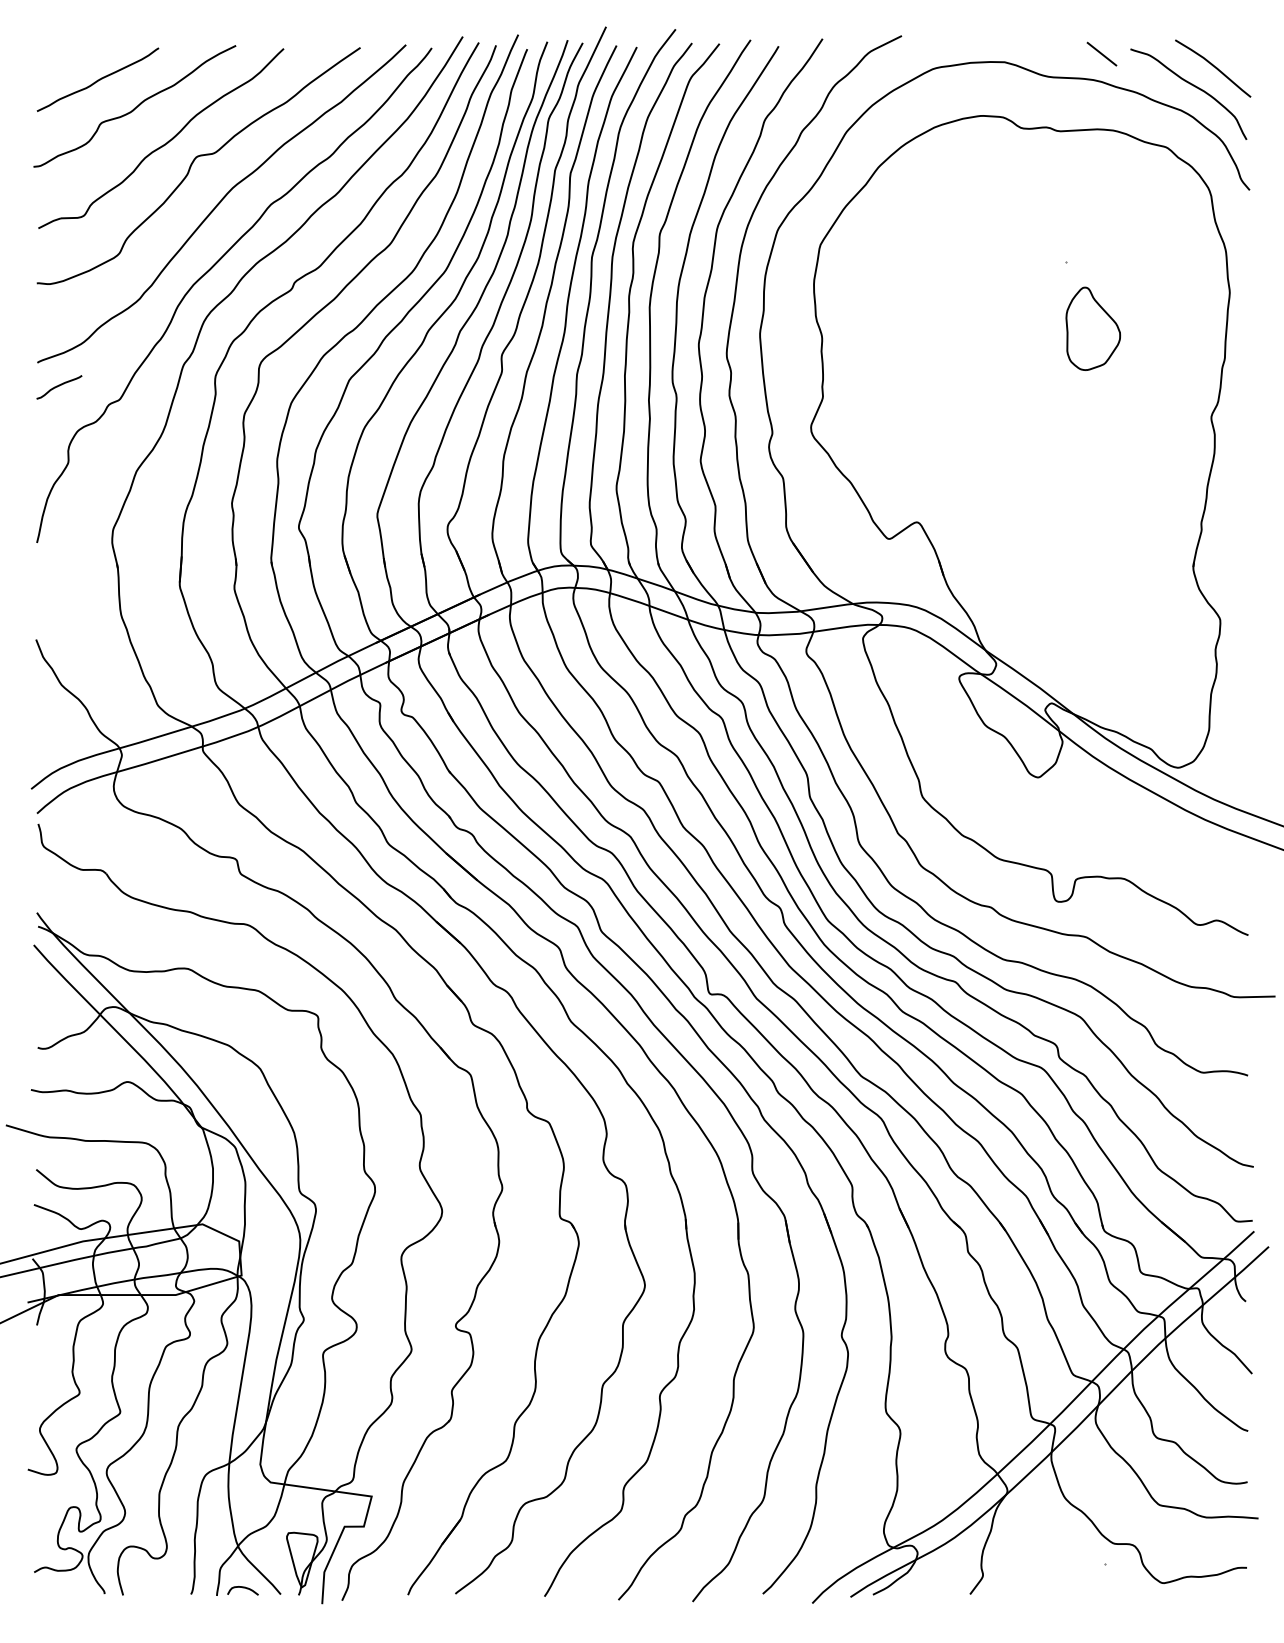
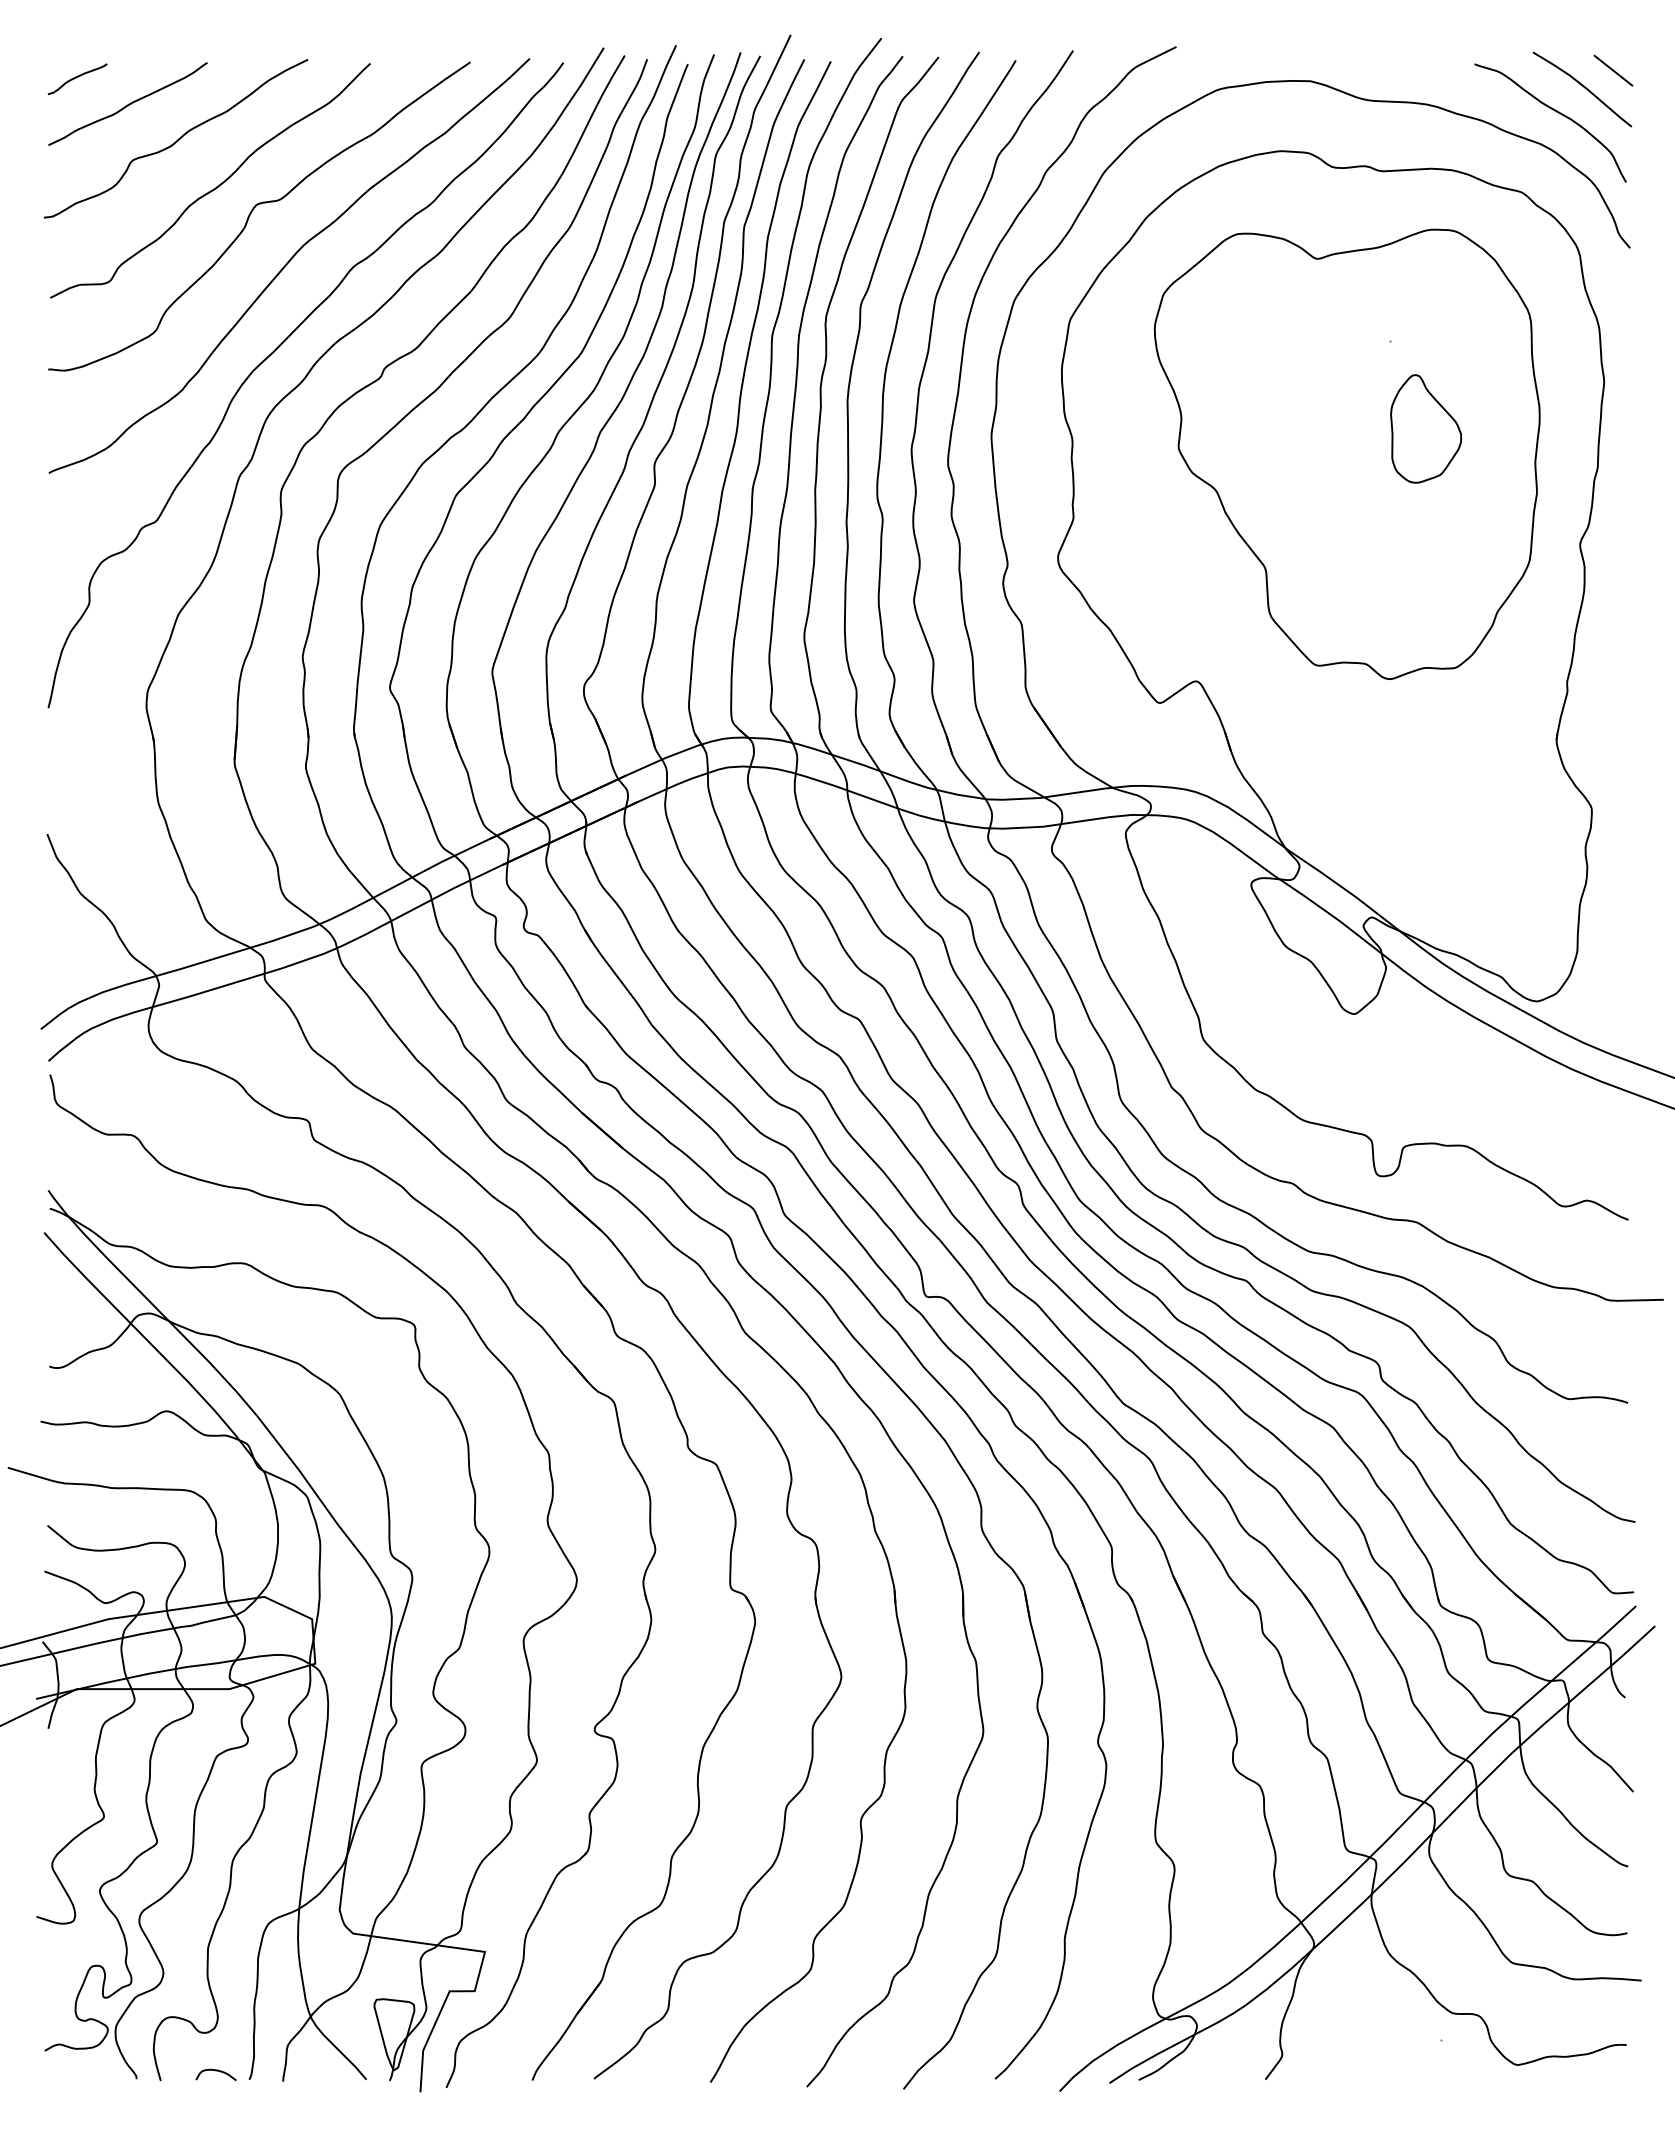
line: (1102, 54) -> (1613, 70), moved
part: (1032, 347) -> (1346, 453), added
curve: (58, 386) -> (76, 78), moved
curve: (242, 1588) -> (215, 2071), moved

